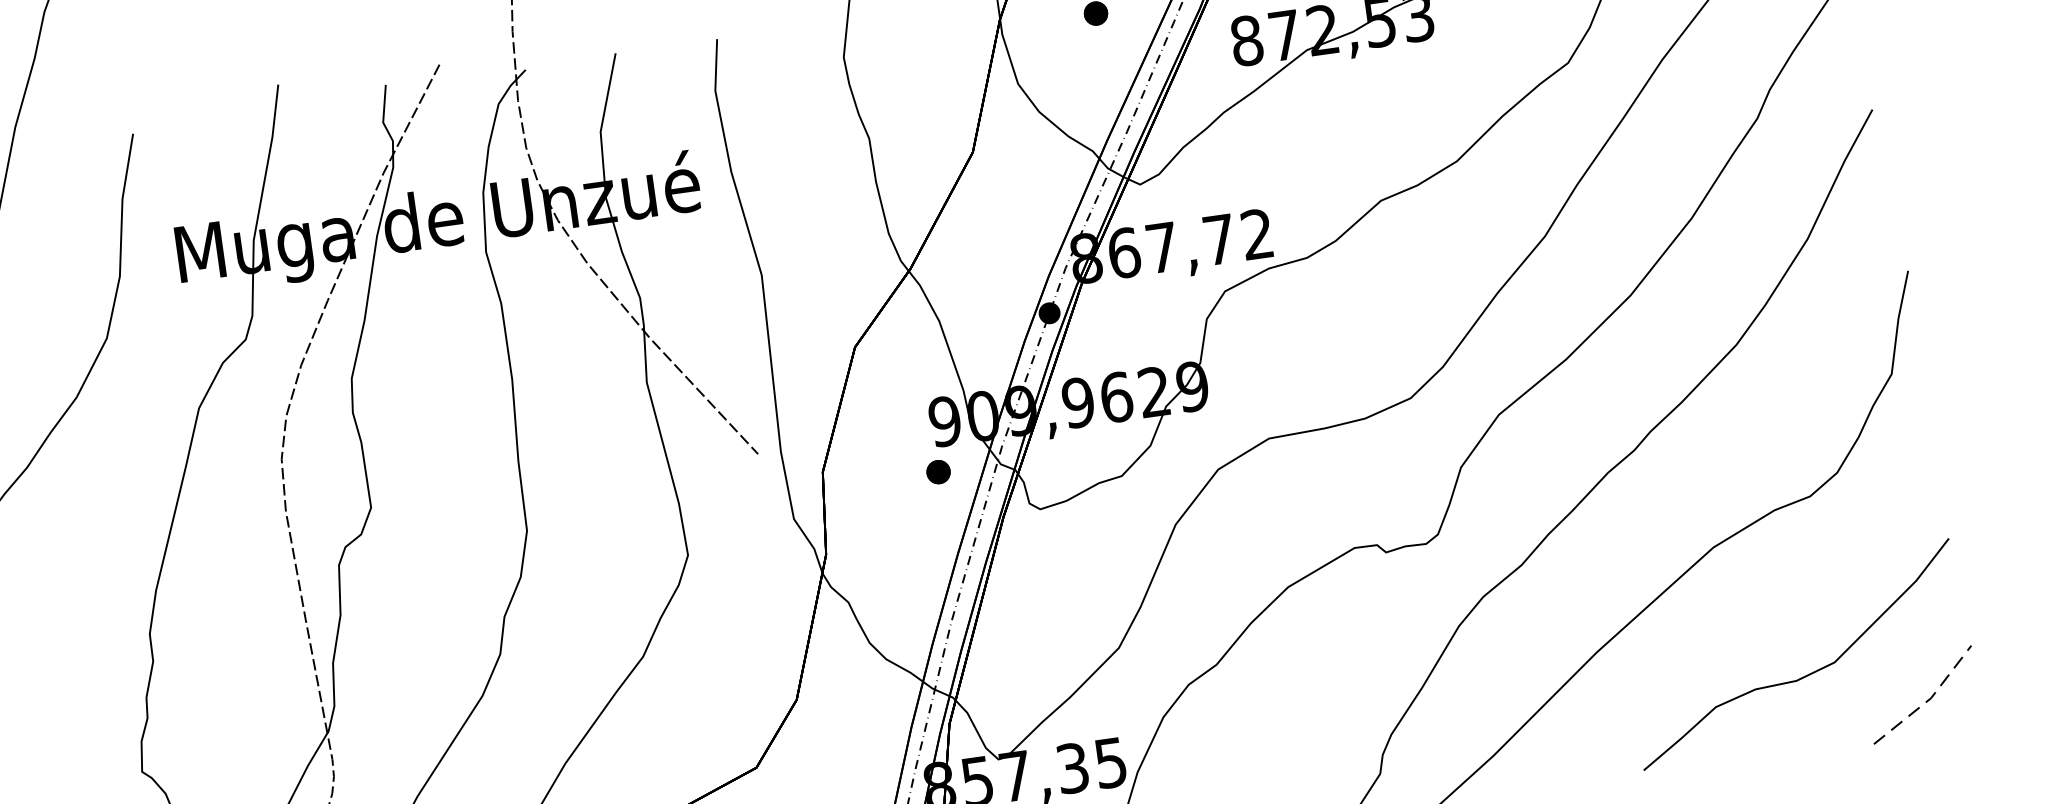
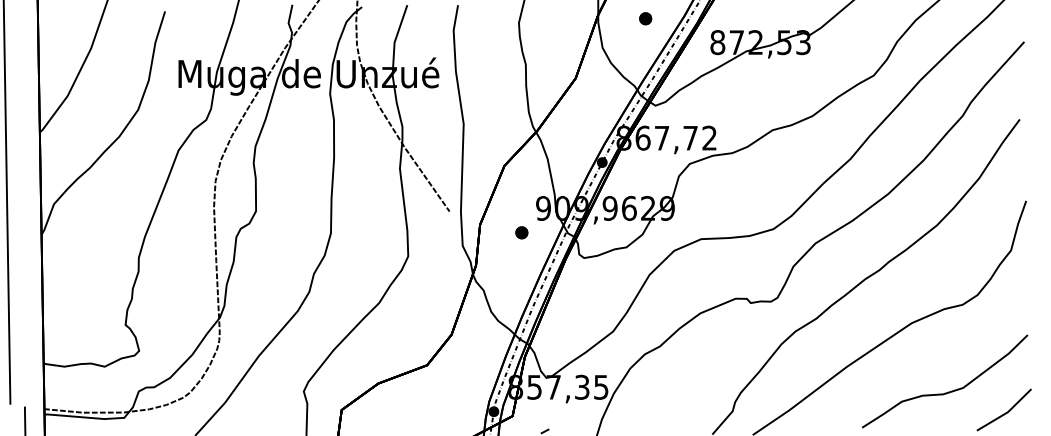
part: (937, 471) -> (521, 232), moved
line: (1930, 699) -> (1007, 412), dashed -> solid

